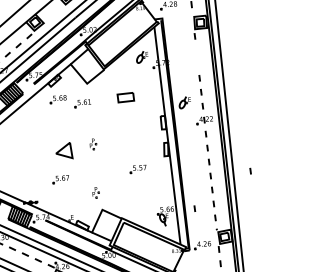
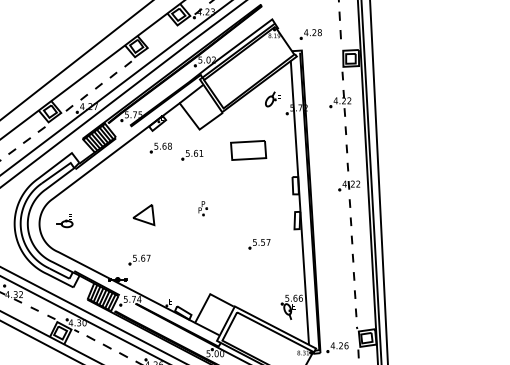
part: (194, 57) -> (340, 103), added
part: (125, 97) -> (248, 150), size x1.67
part: (184, 102) -> (324, 161), removed
part: (63, 151) -> (143, 215), moved
line: (250, 170) -> (405, 254), removed
part: (60, 179) -> (139, 259), moved
part: (95, 192) -> (202, 271), removed
line: (195, 208) -> (330, 299), removed

